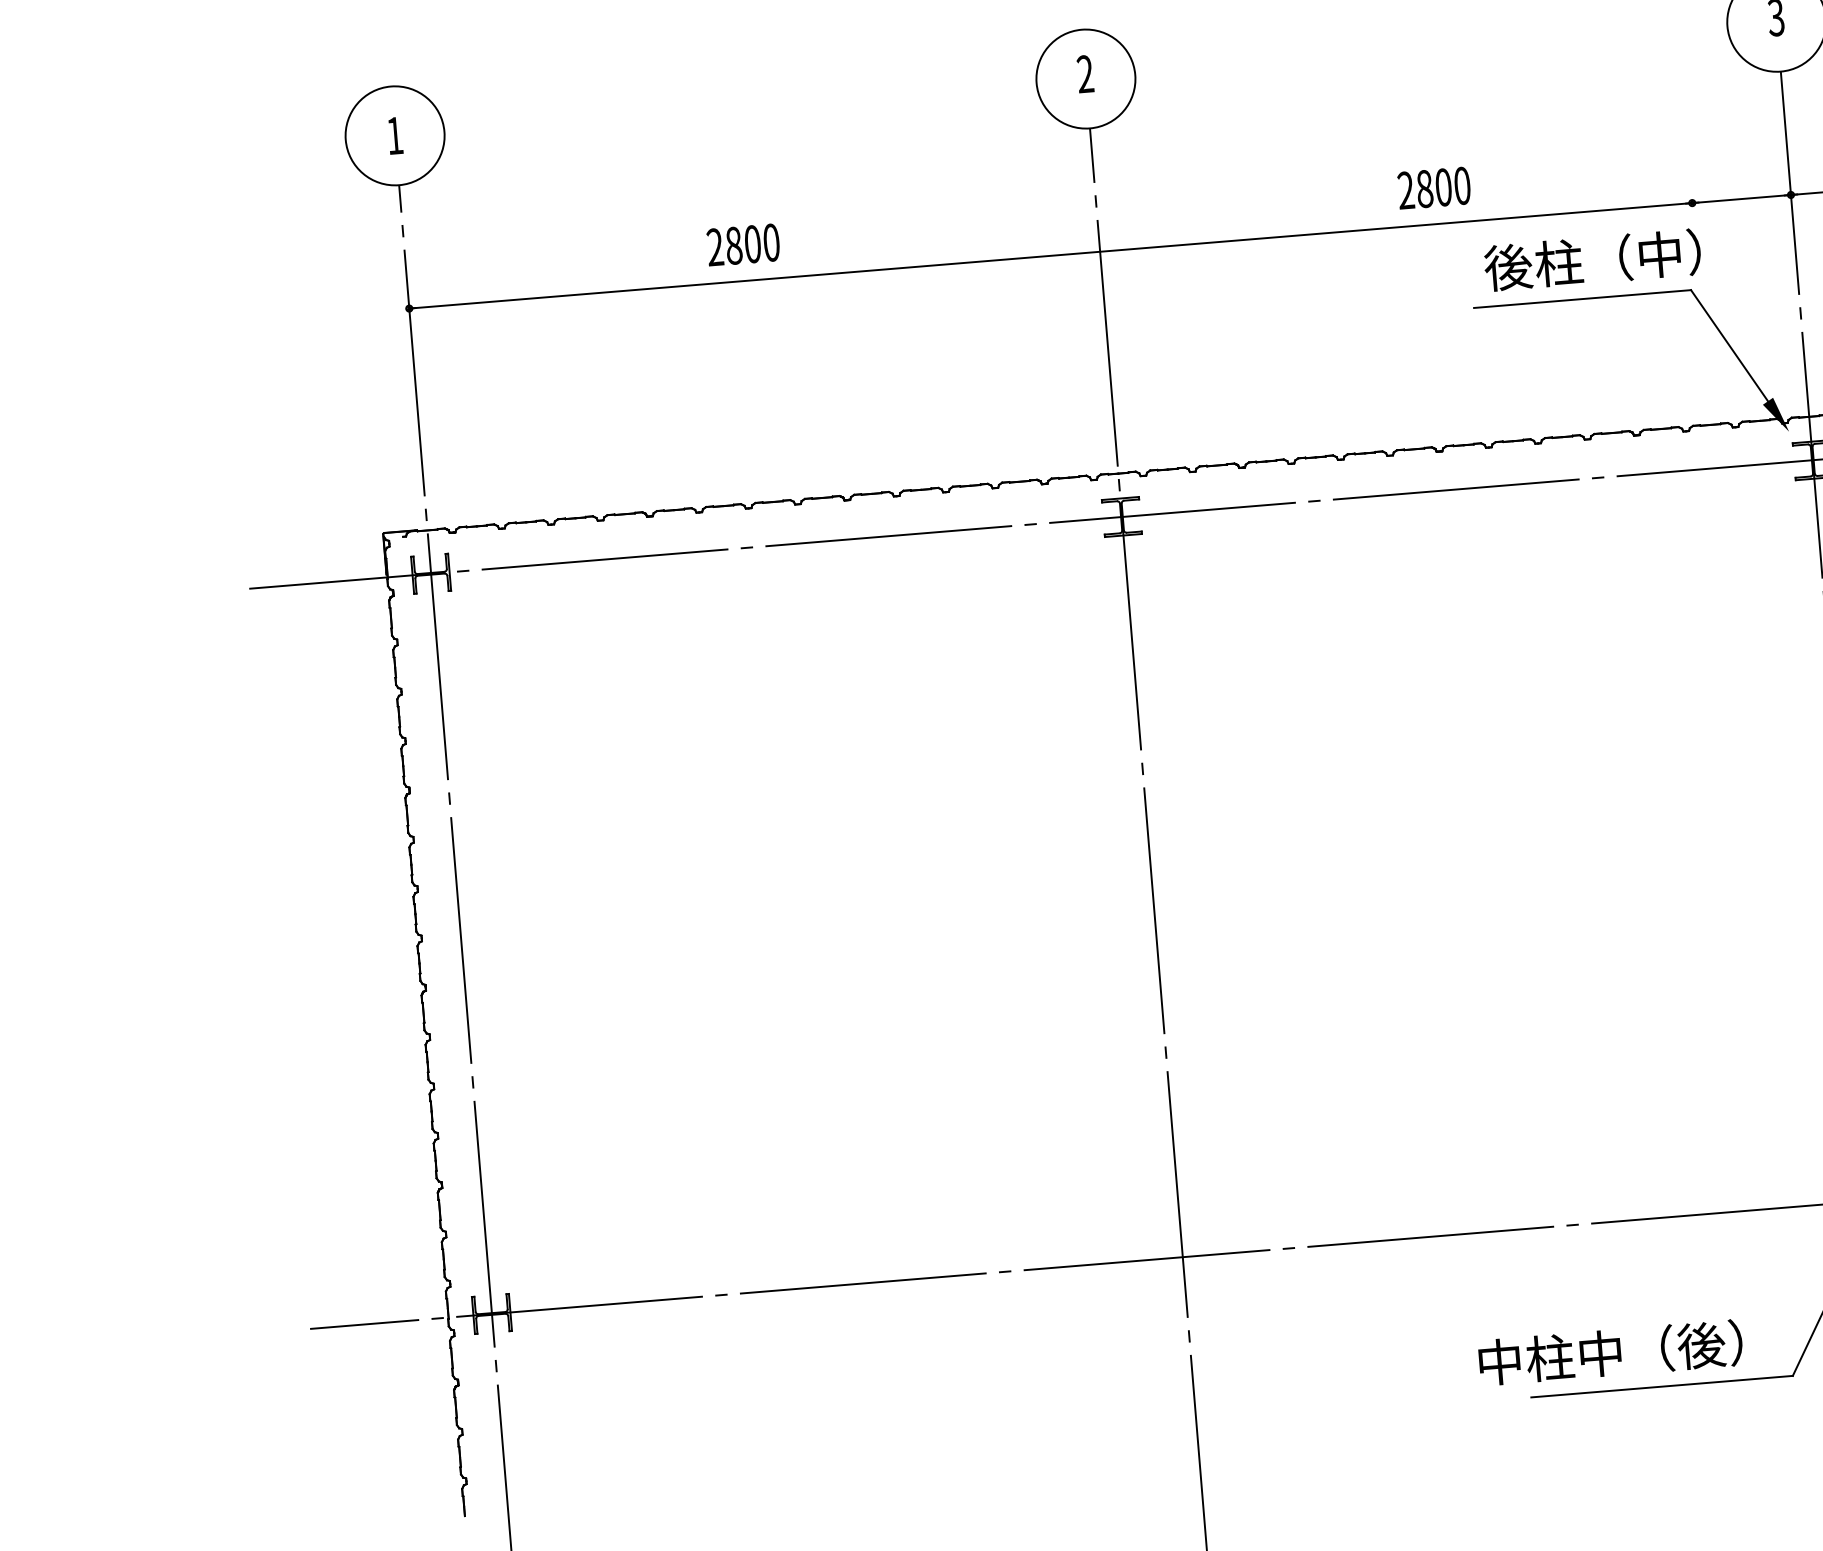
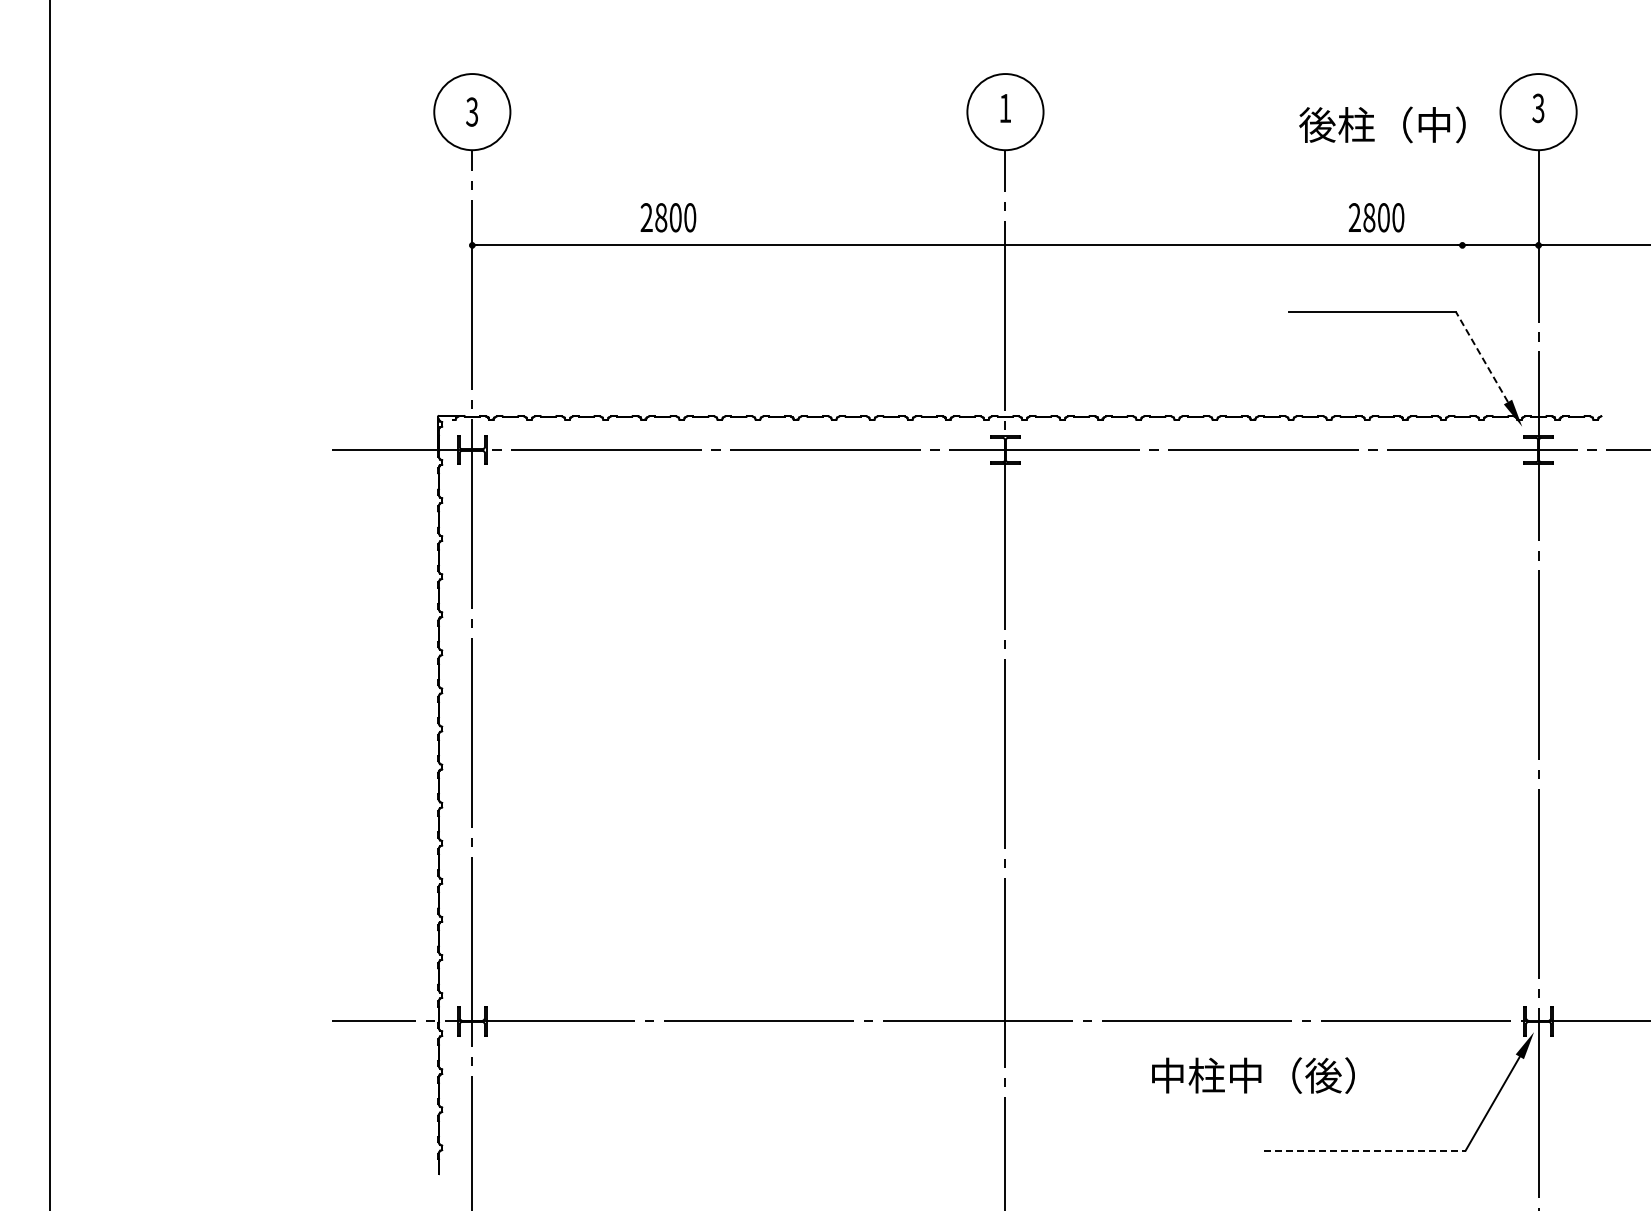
text: (1085, 73) -> (1005, 107), 2 -> 1
text: (393, 135) -> (471, 111), 1 -> 3
text: (1434, 187) -> (1376, 217), moved
text: (743, 244) -> (668, 217), moved
text: (1592, 259) -> (1382, 124), moved
line: (1728, 346) -> (1481, 357), solid -> dashed
text: (1610, 1352) -> (1253, 1075), moved
line: (1661, 1386) -> (1364, 1150), solid -> dashed

